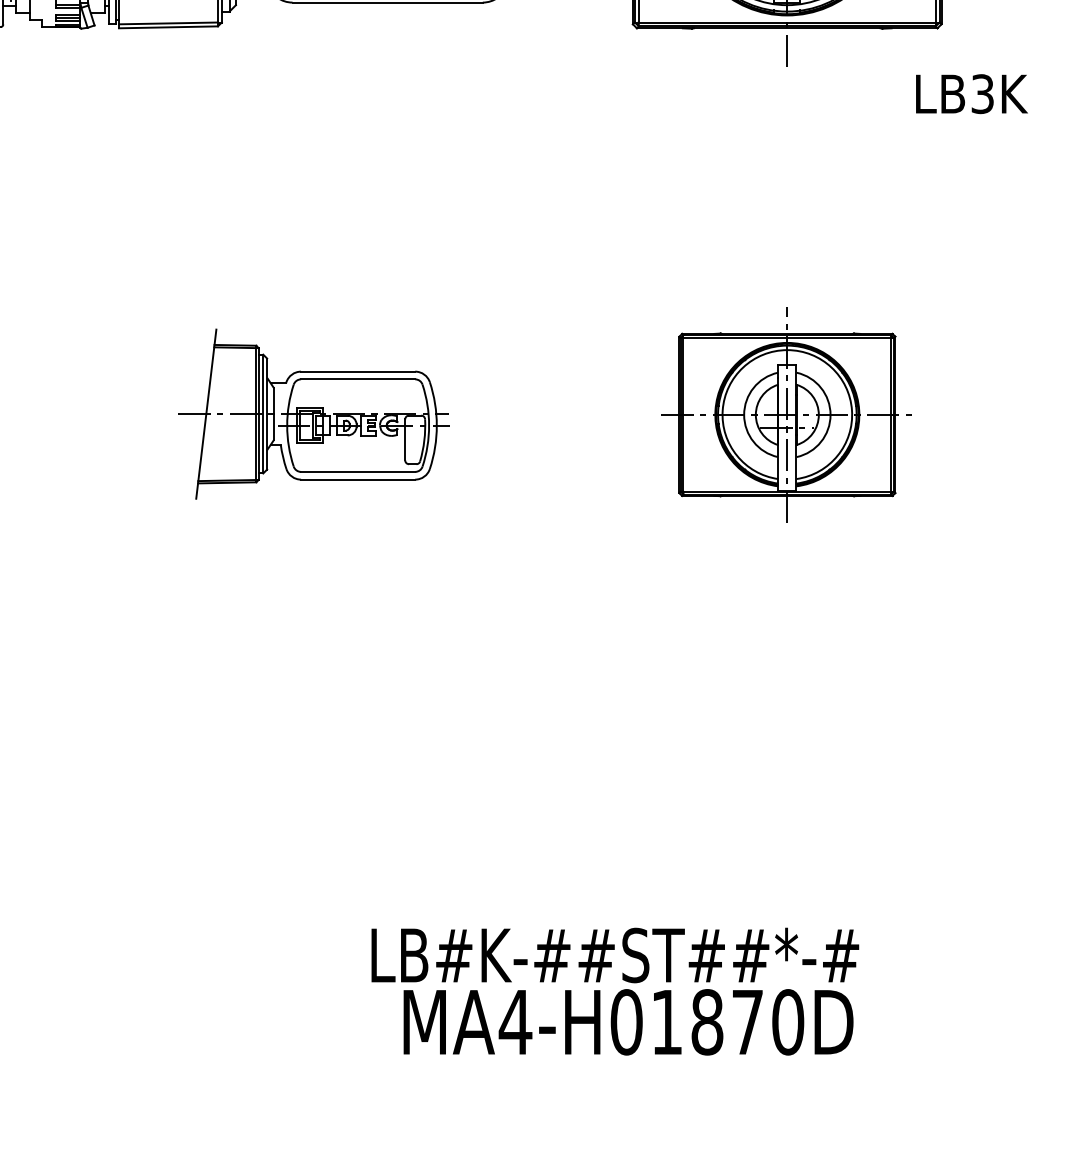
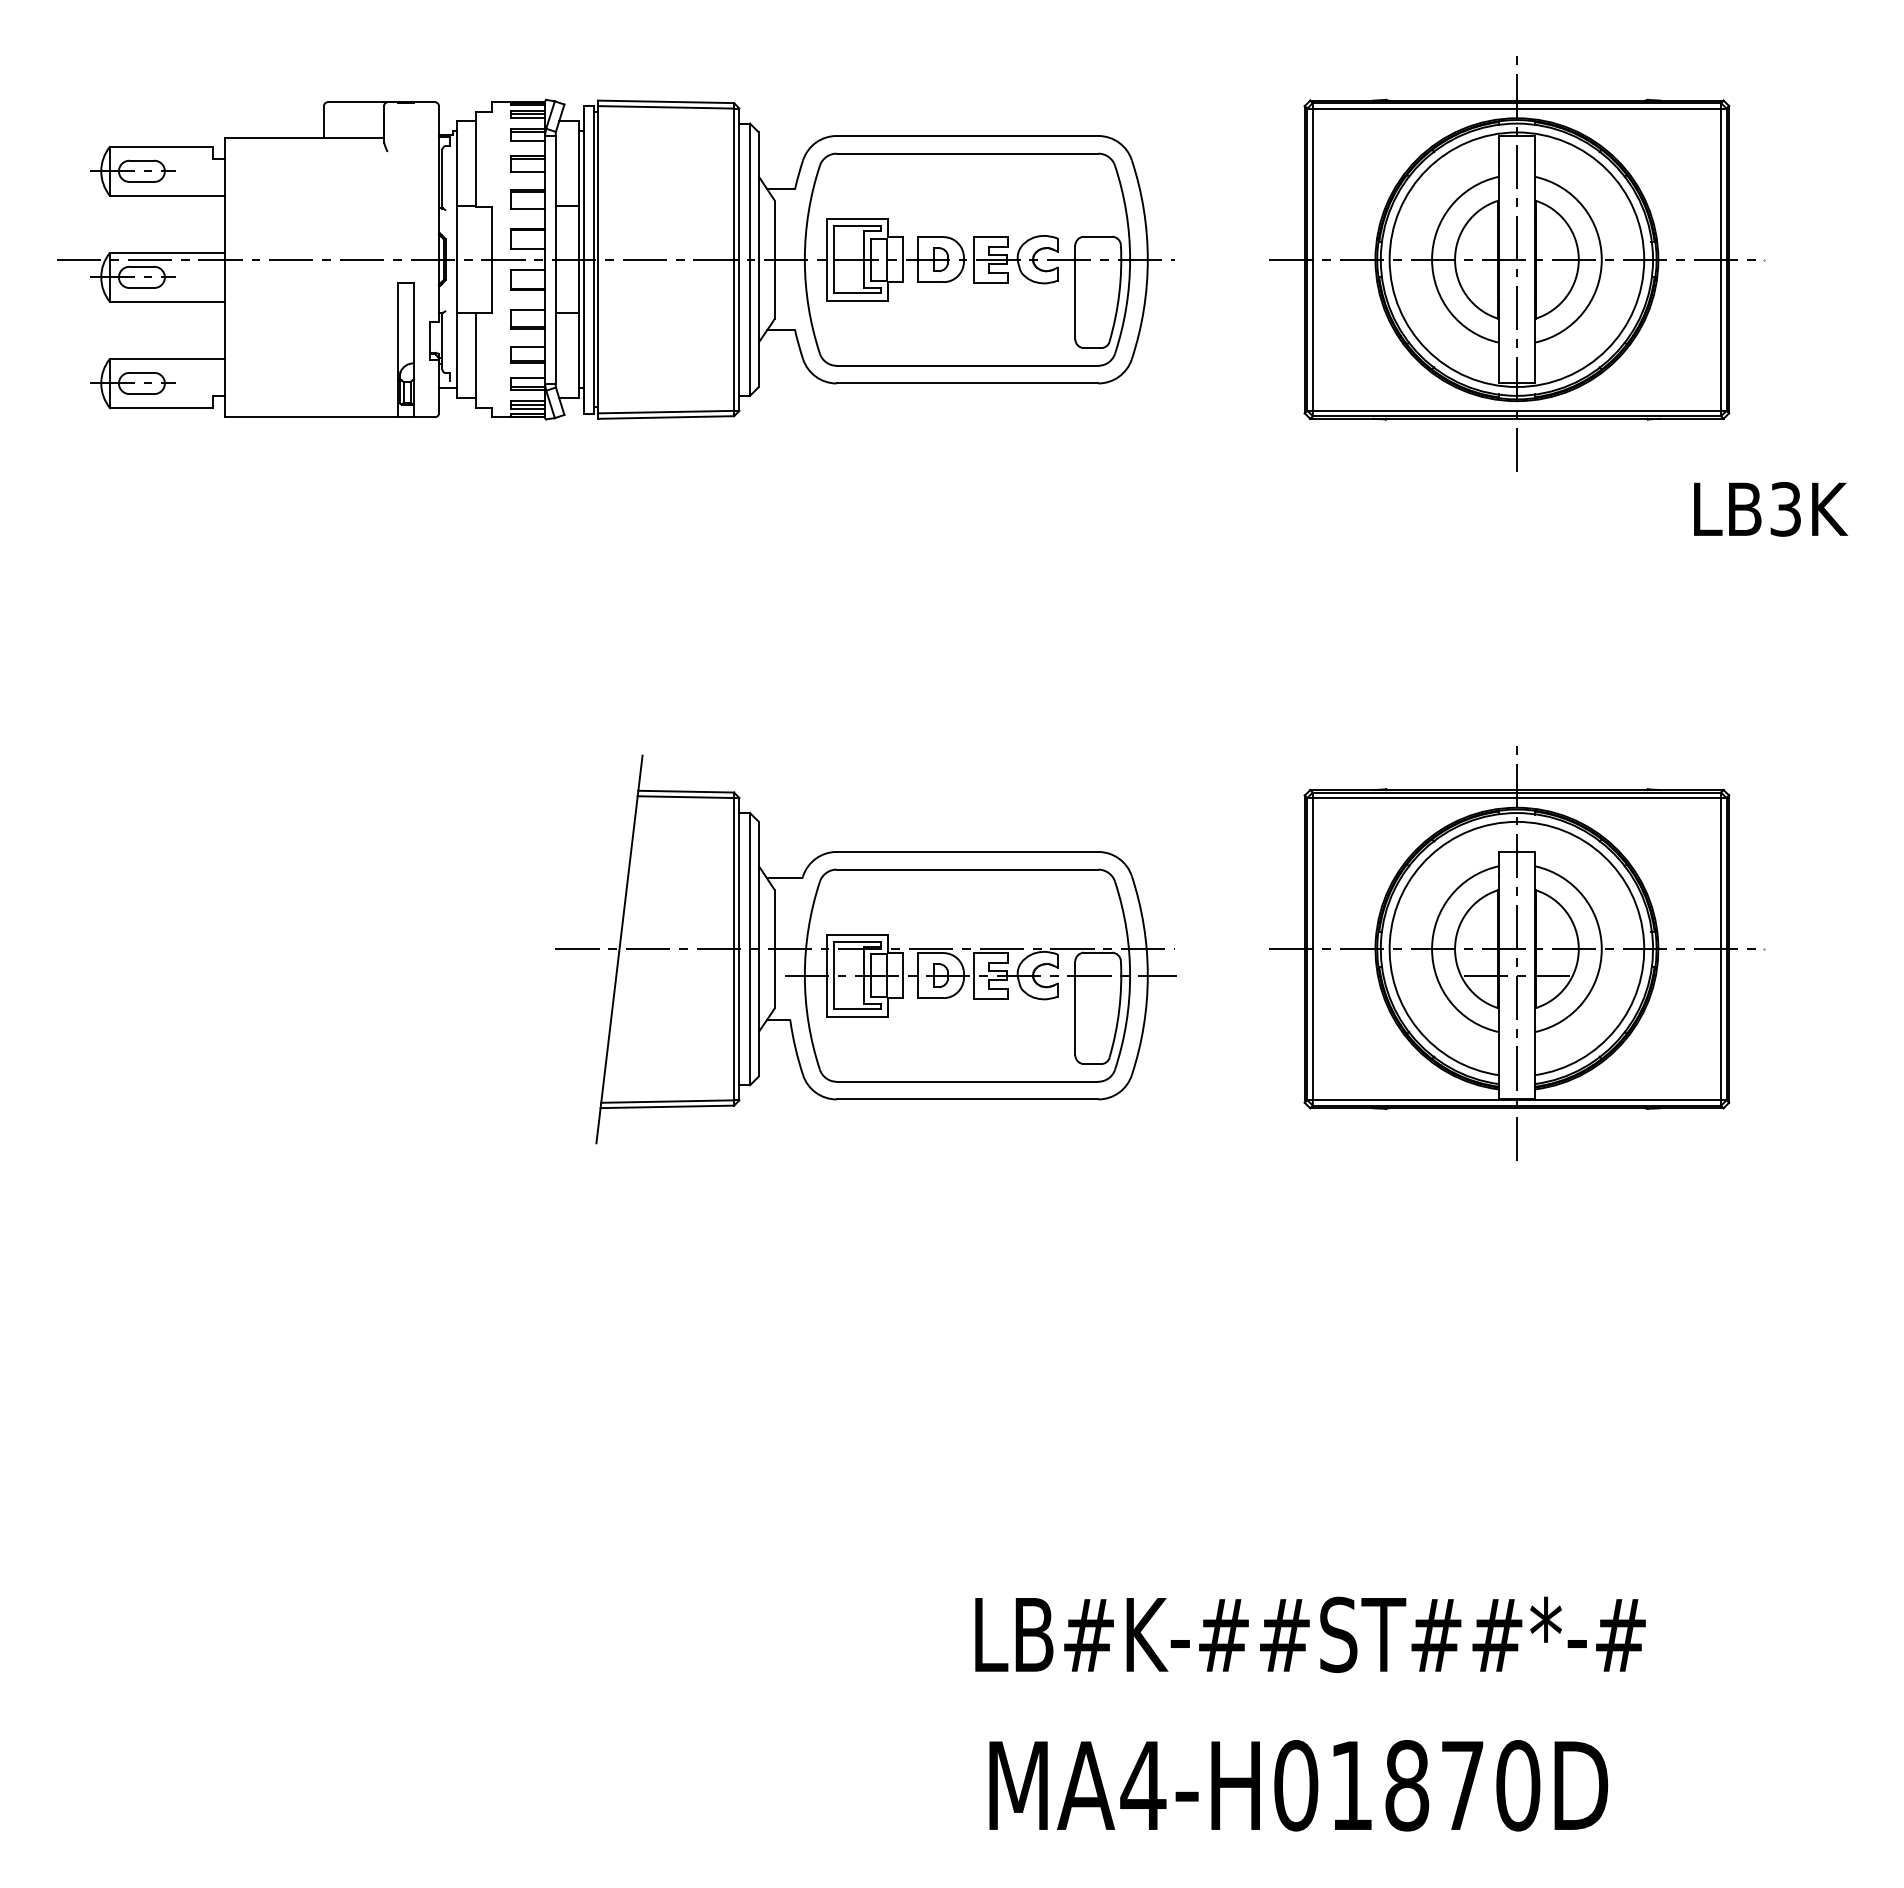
part: (313, 414) -> (865, 949), size x1.67
part: (787, 417) -> (1517, 953), size x1.43
text: (615, 955) -> (1310, 1634), moved

